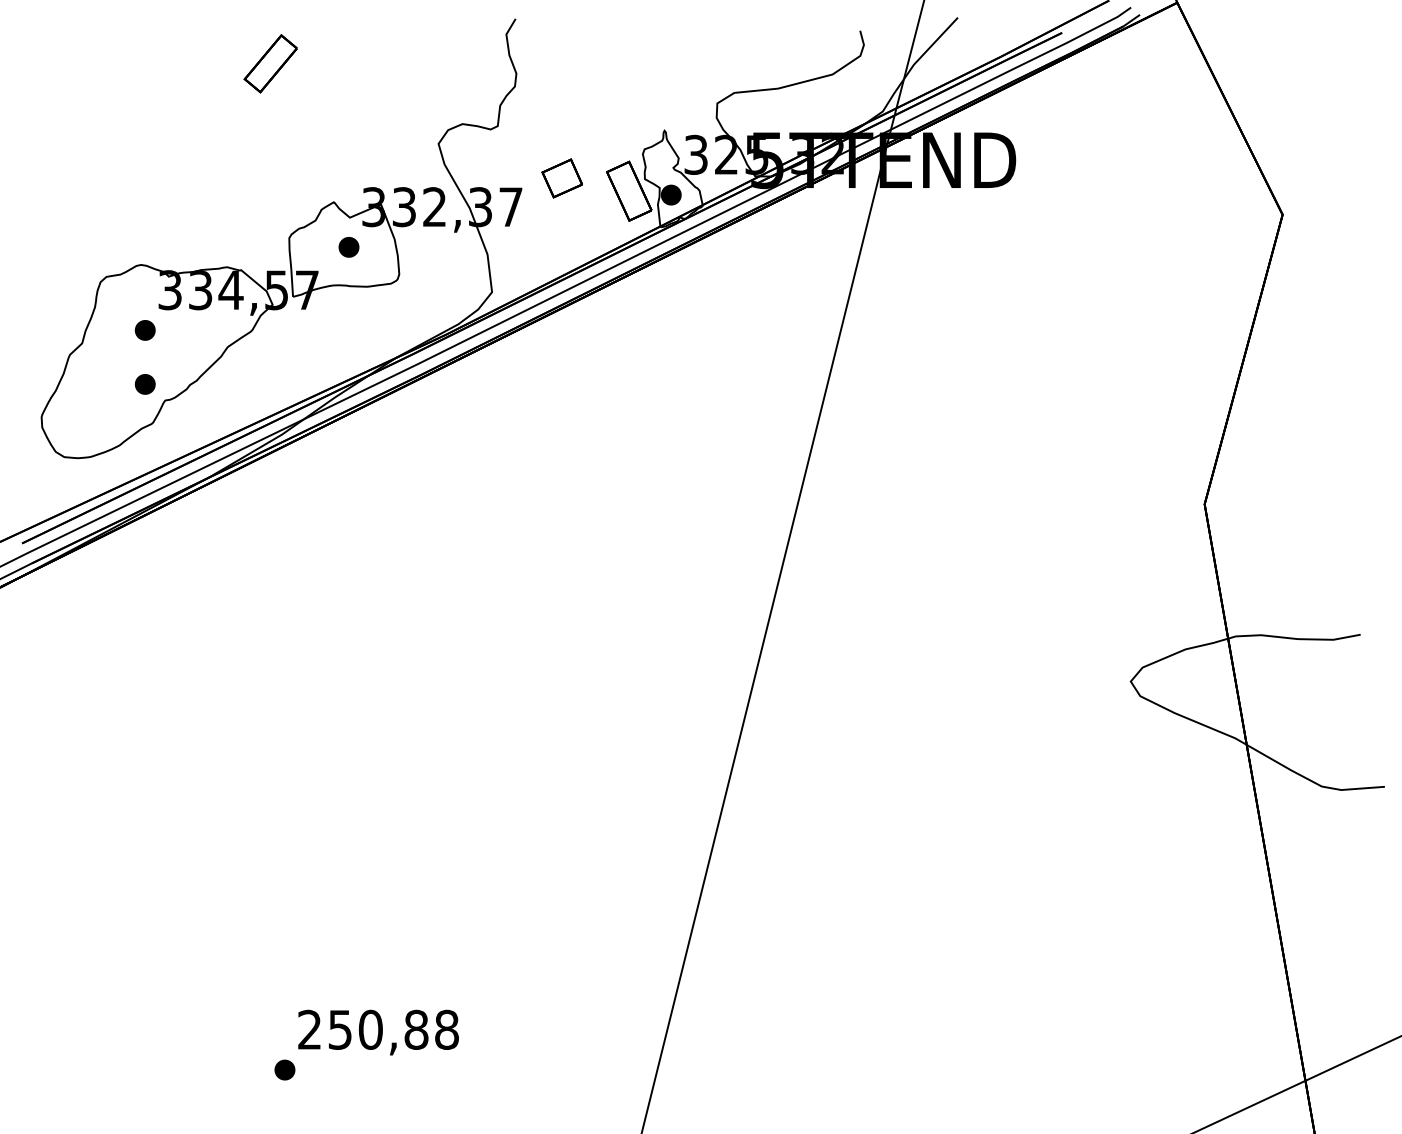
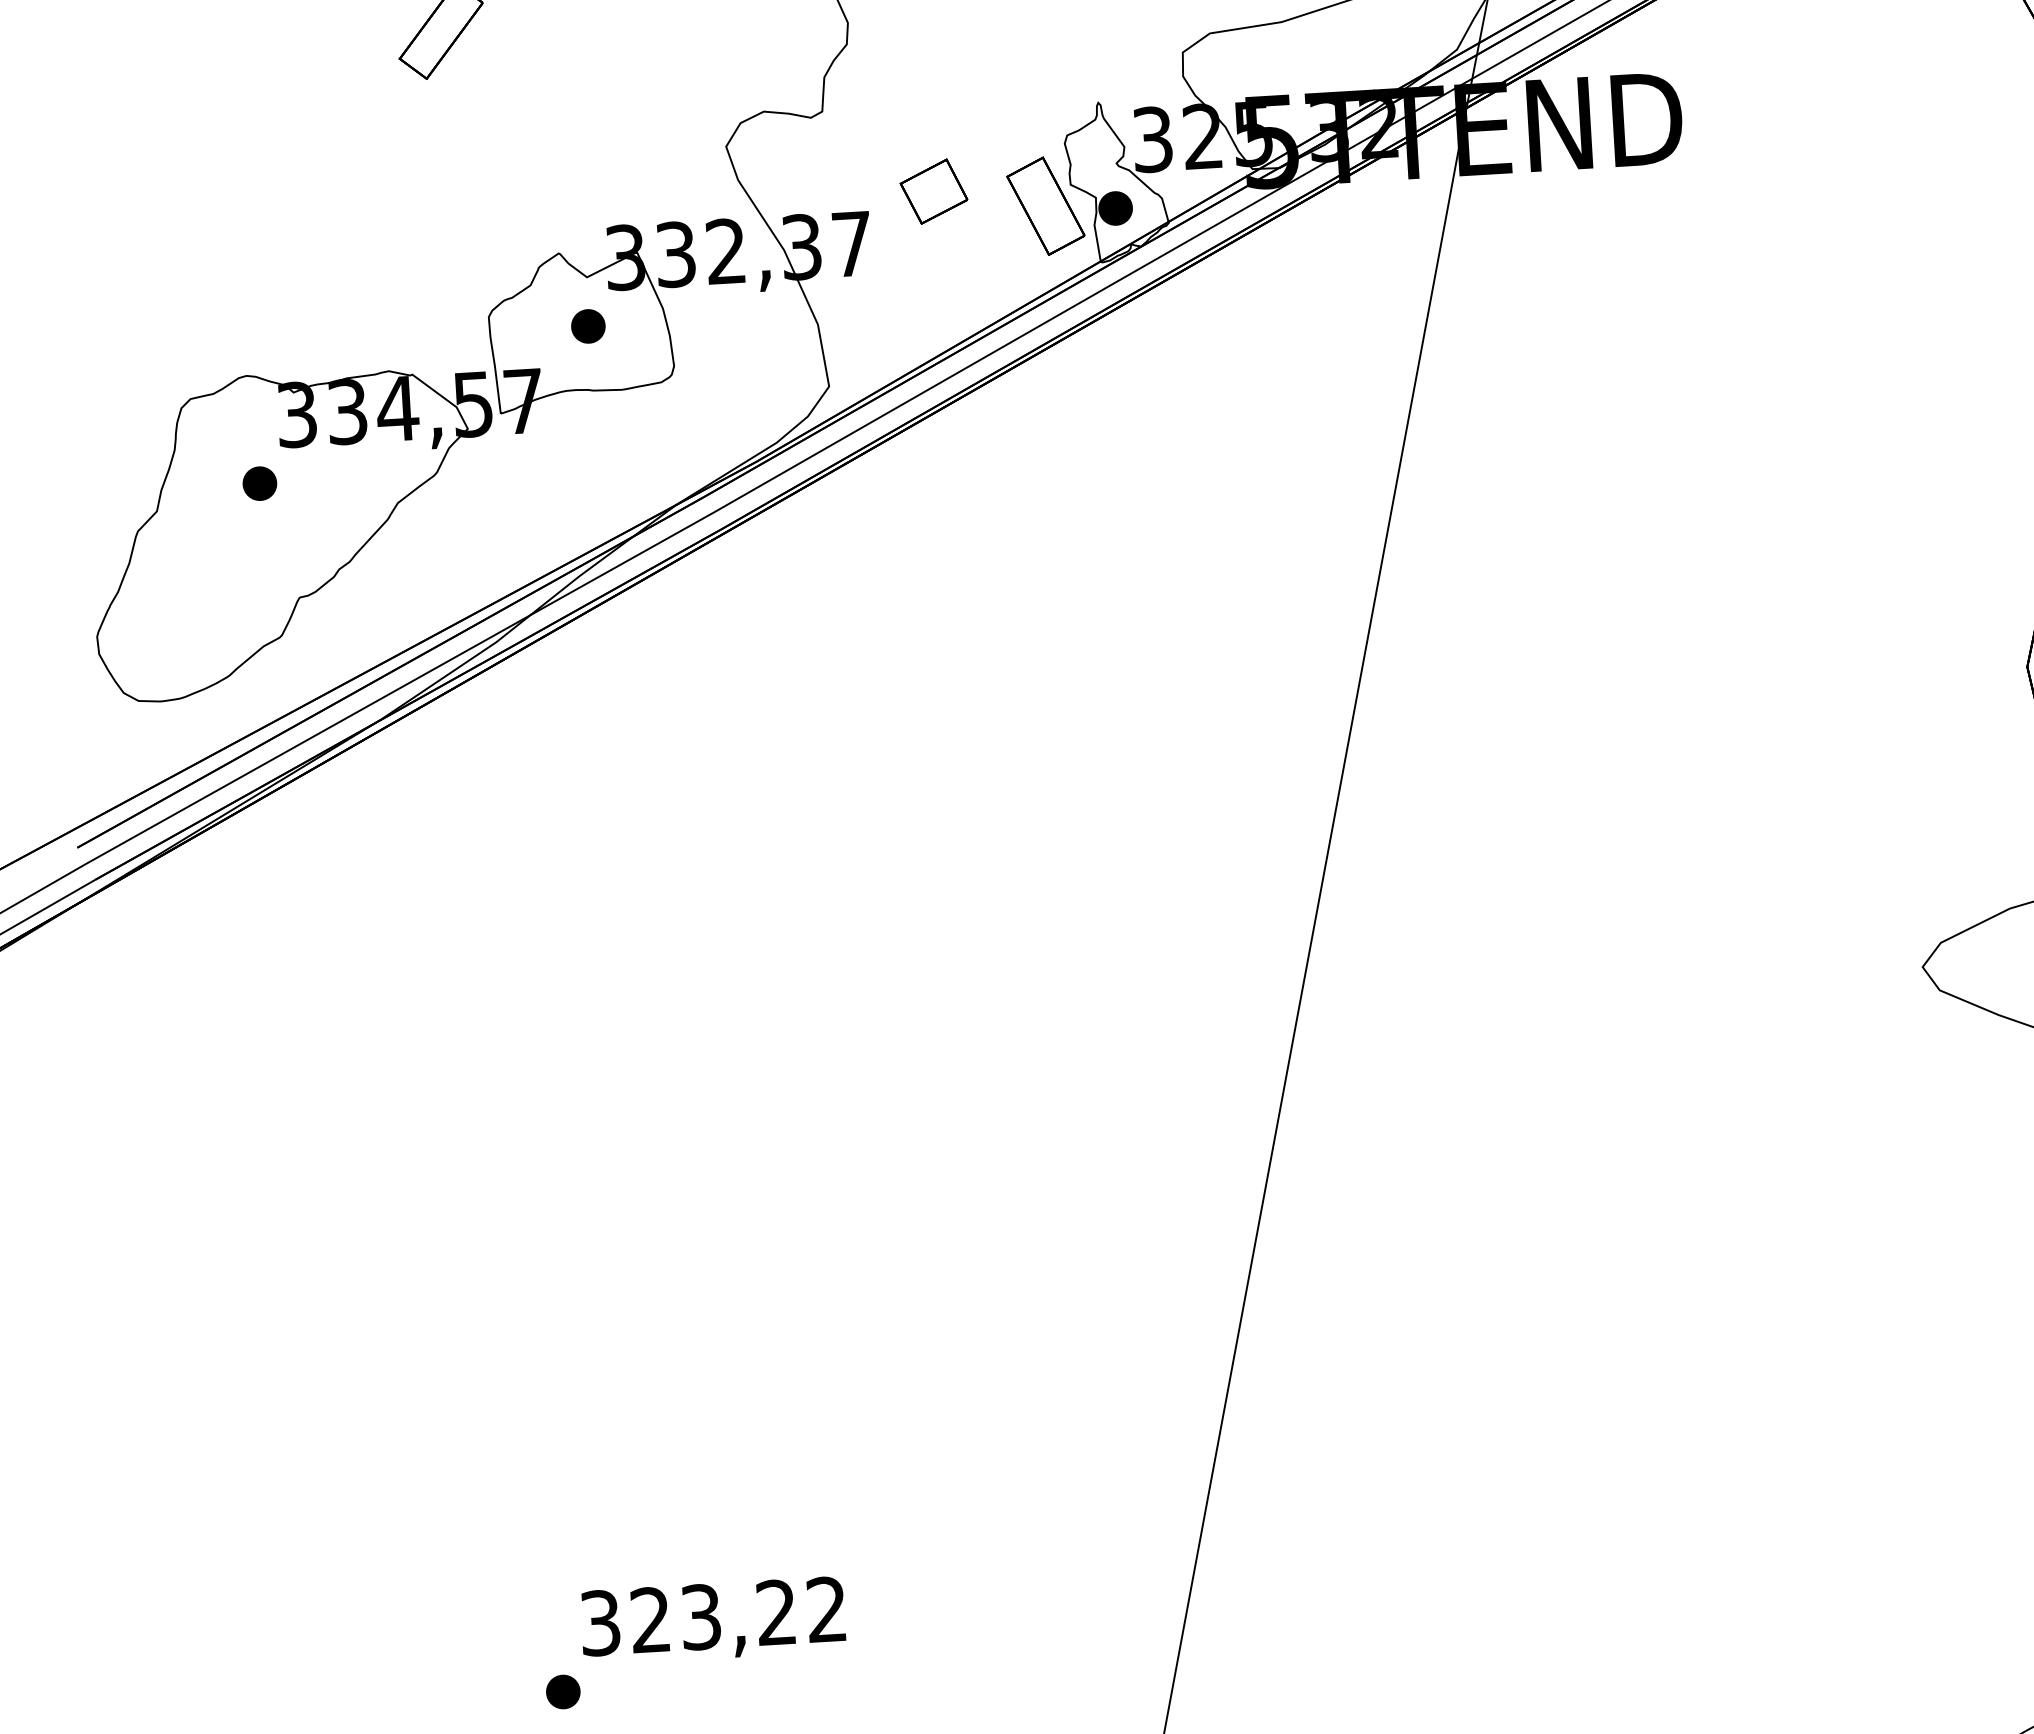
part: (144, 384) -> (263, 573), removed
text: (378, 1029) -> (713, 1615), 250,88 -> 323,22

